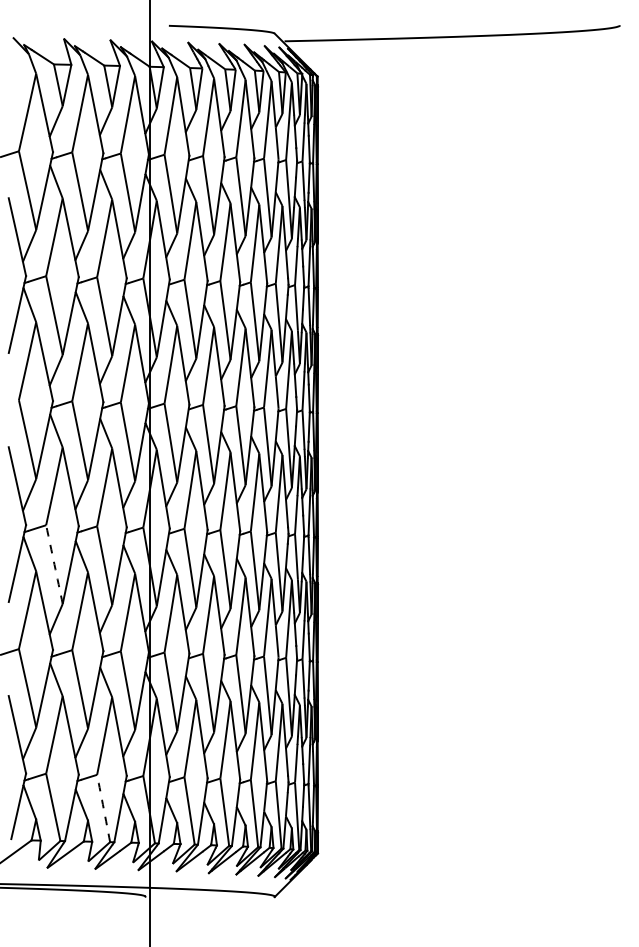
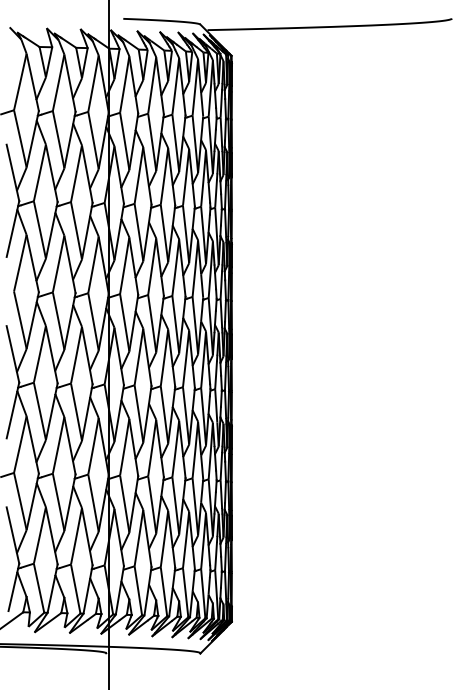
arc: (54, 564) -> (39, 411), dashed -> solid
arc: (103, 808) -> (75, 589), dashed -> solid

